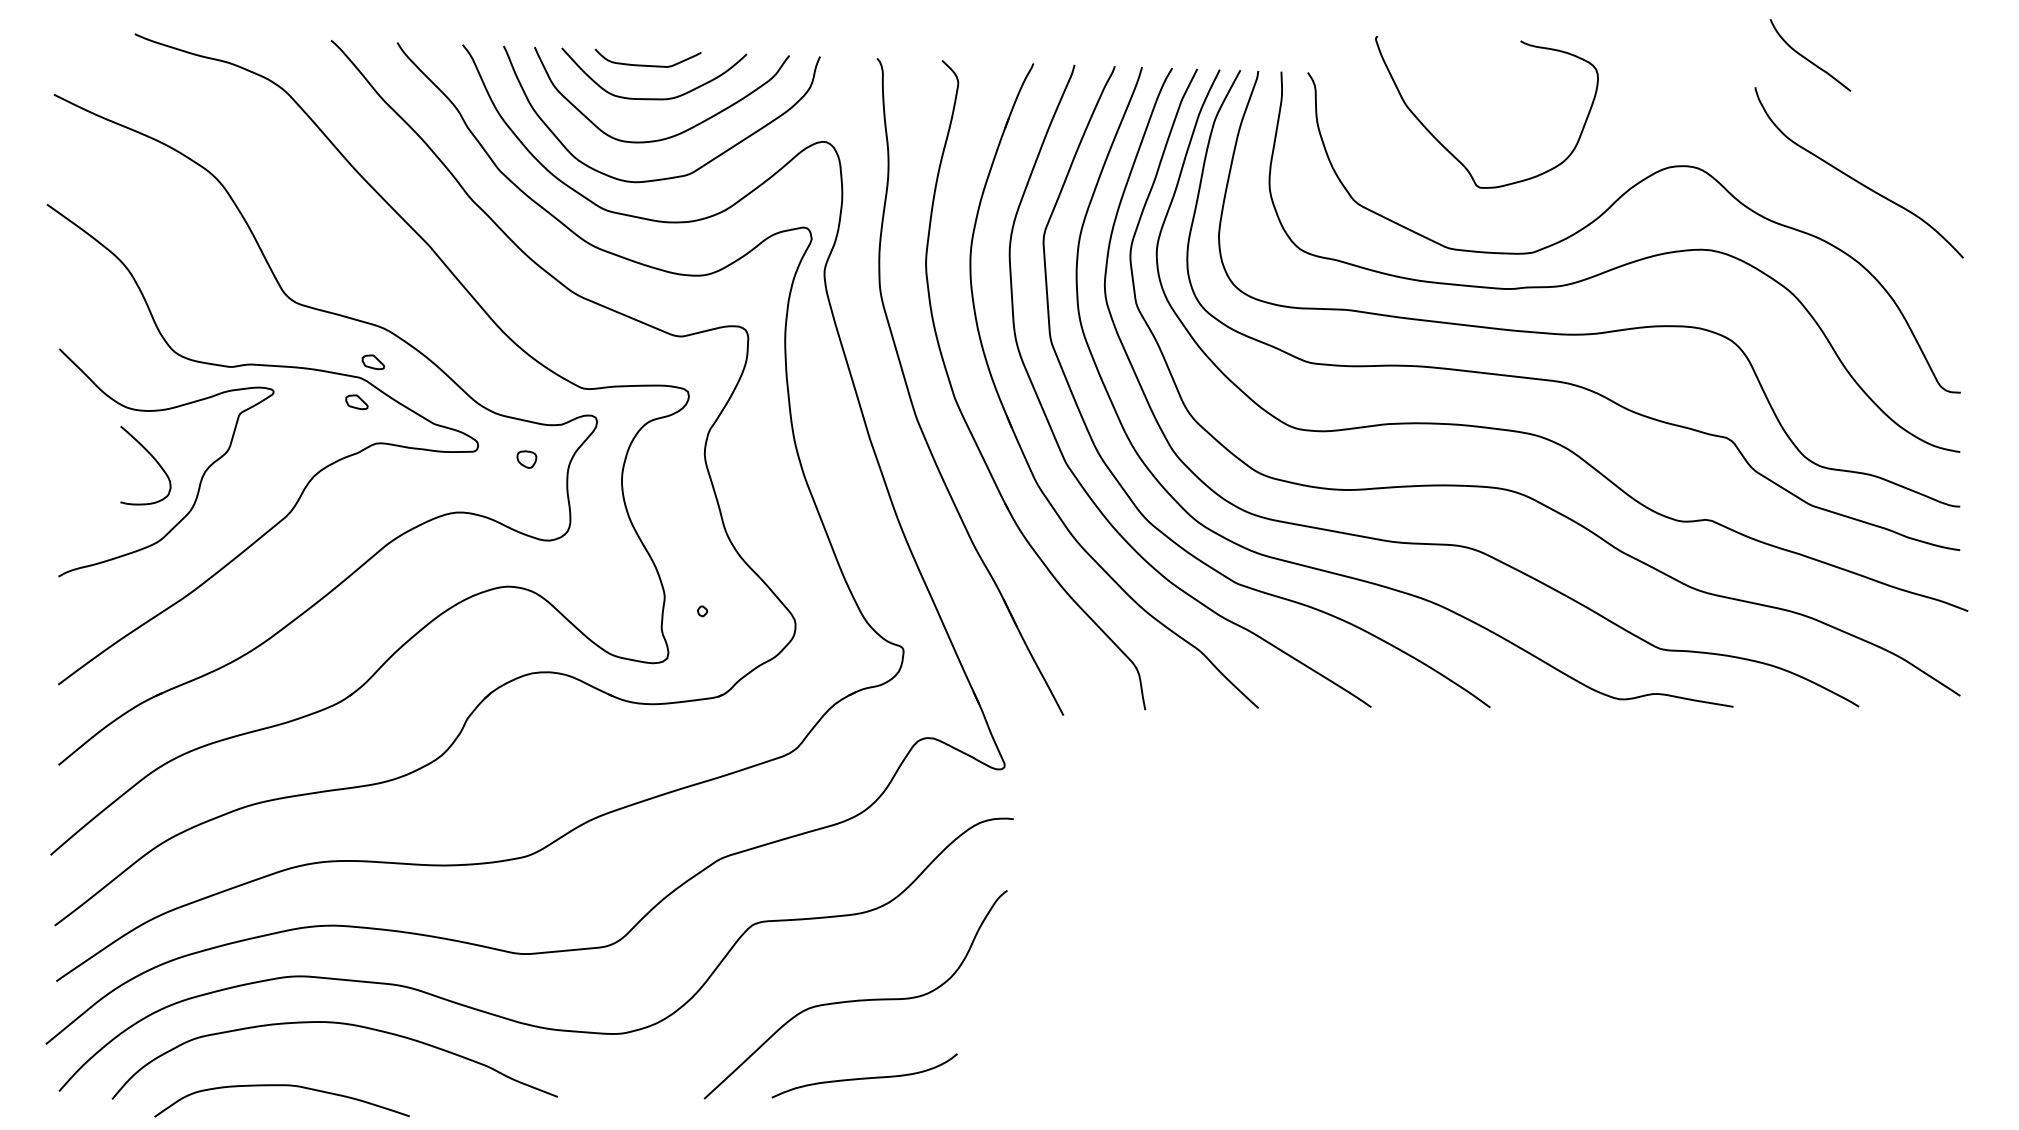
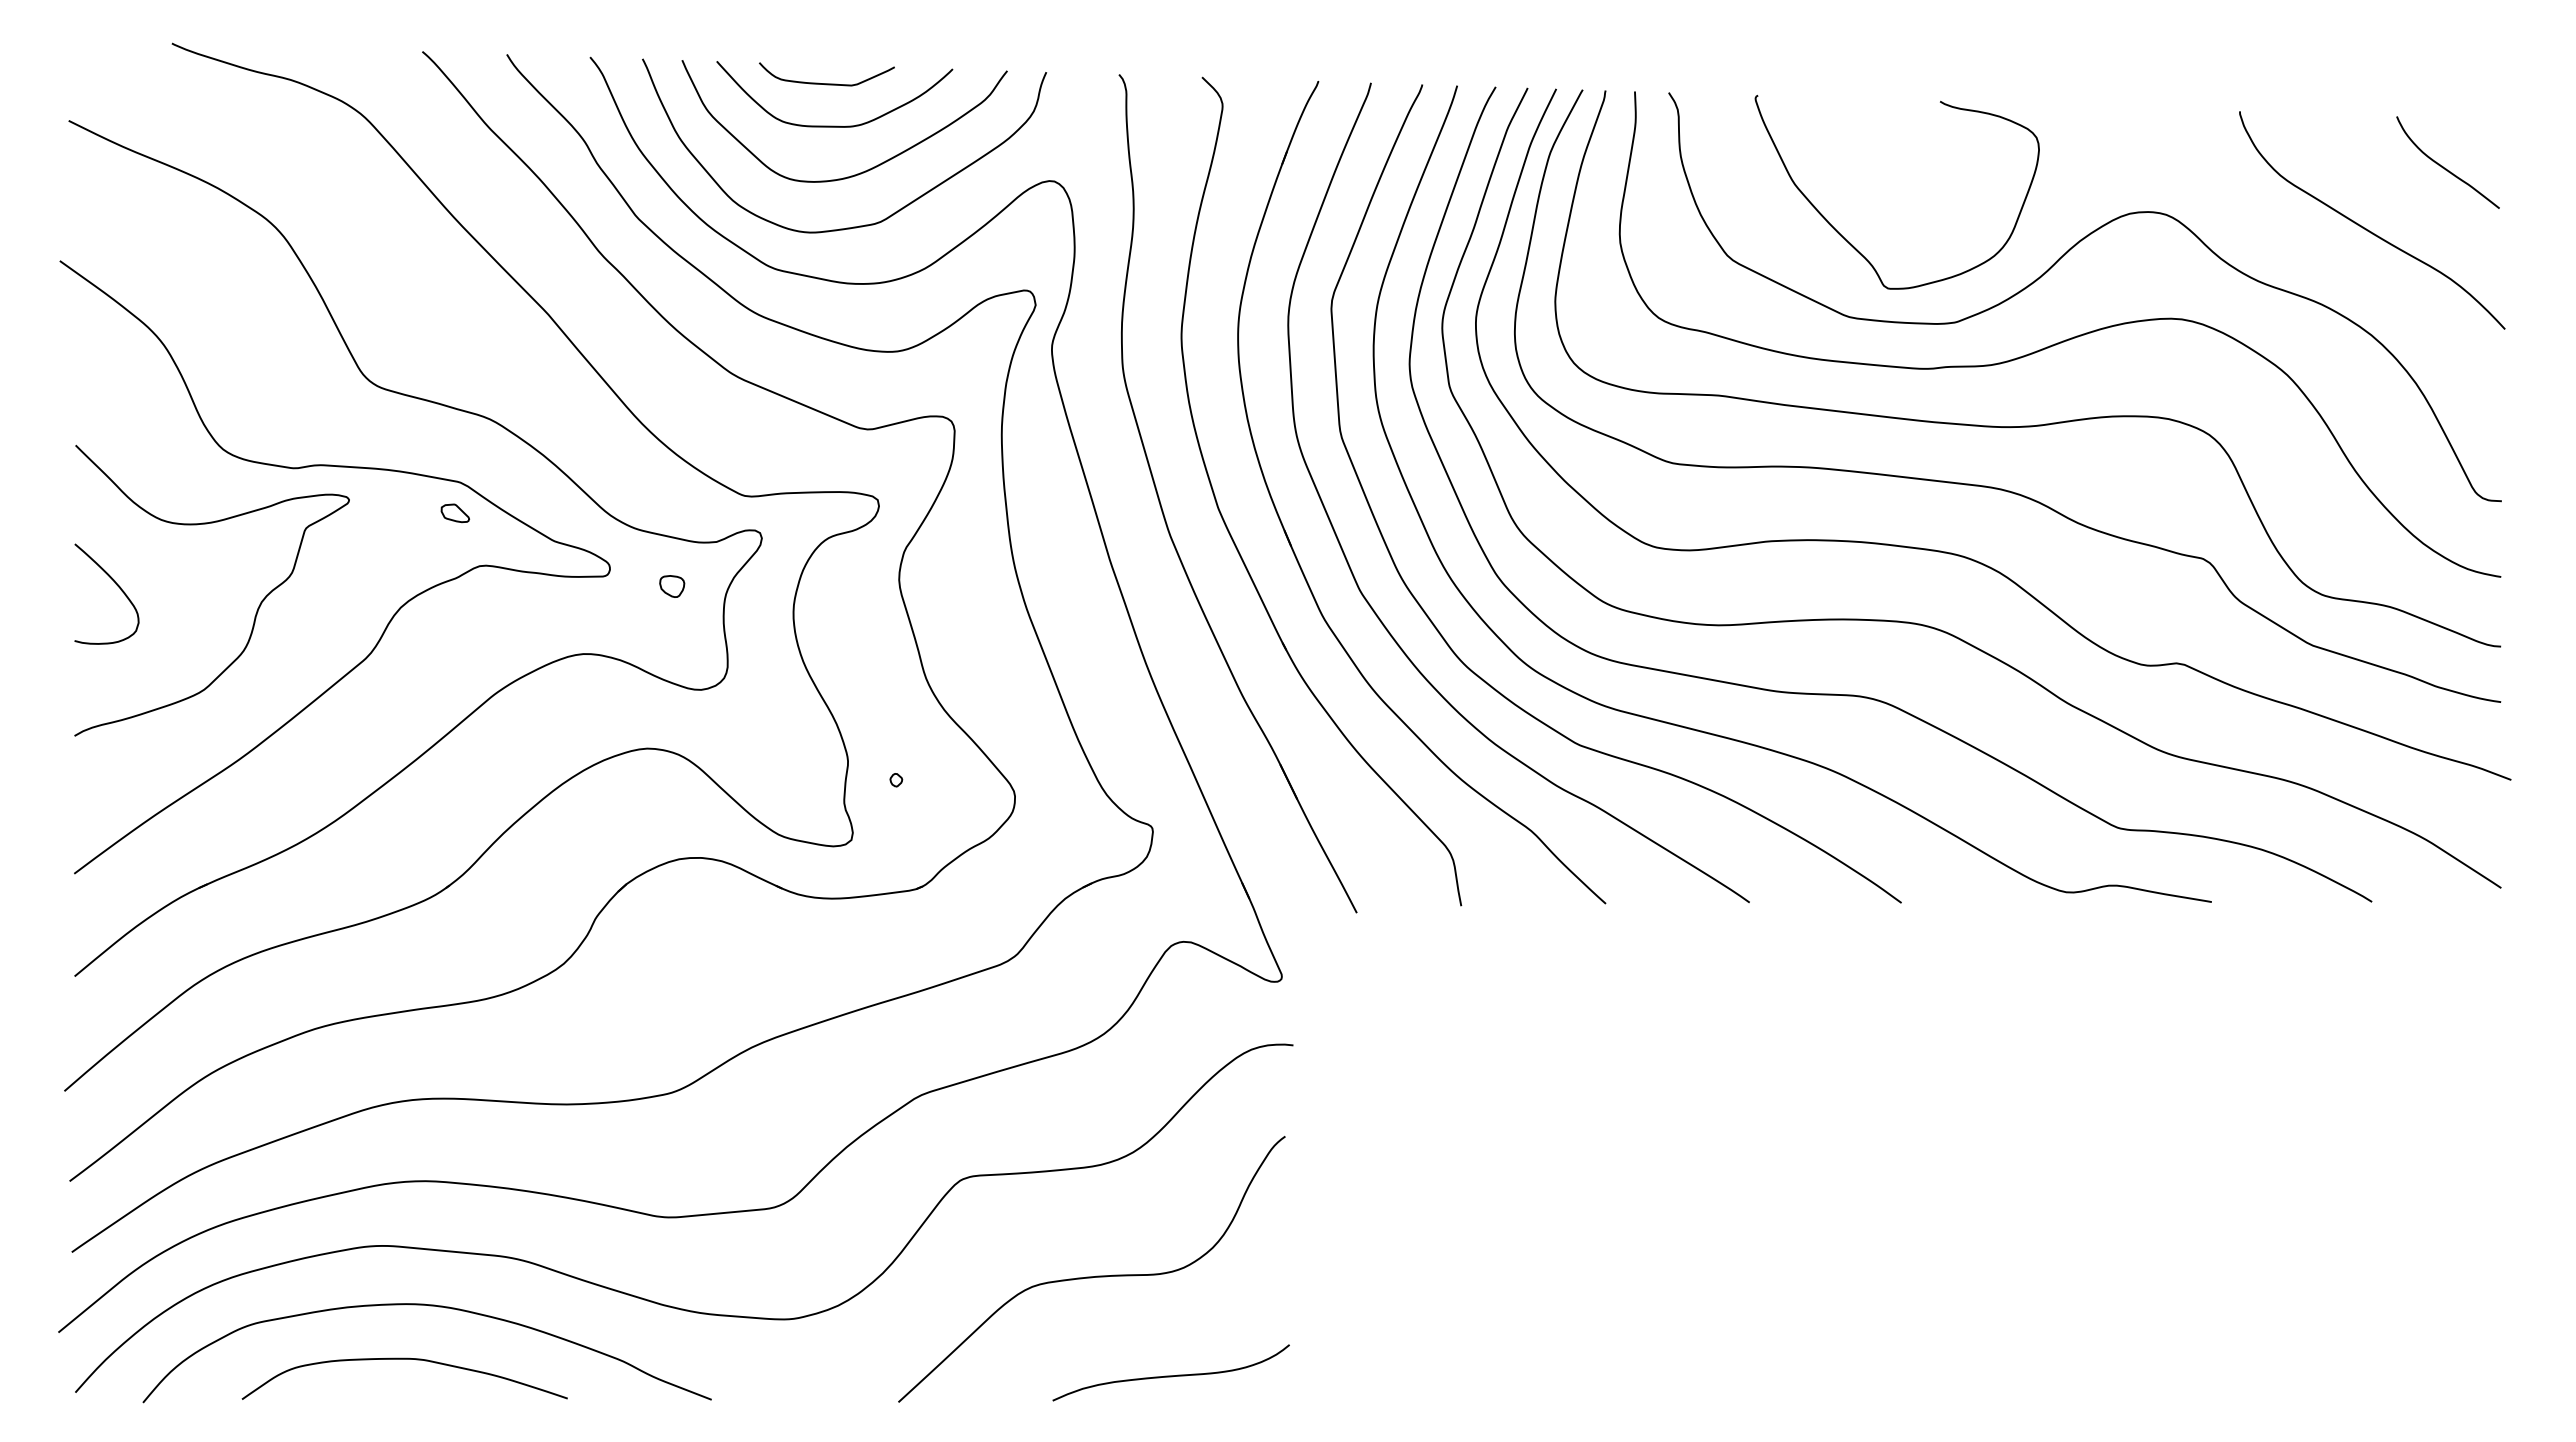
curve: (1806, 58) -> (2443, 166), moved
curve: (1450, 151) -> (1850, 242), moved
part: (373, 362) -> (476, 462), removed
curve: (152, 458) -> (115, 584), moved
curve: (864, 1077) -> (1170, 1375), moved
curve: (281, 1085) -> (404, 1359), moved

